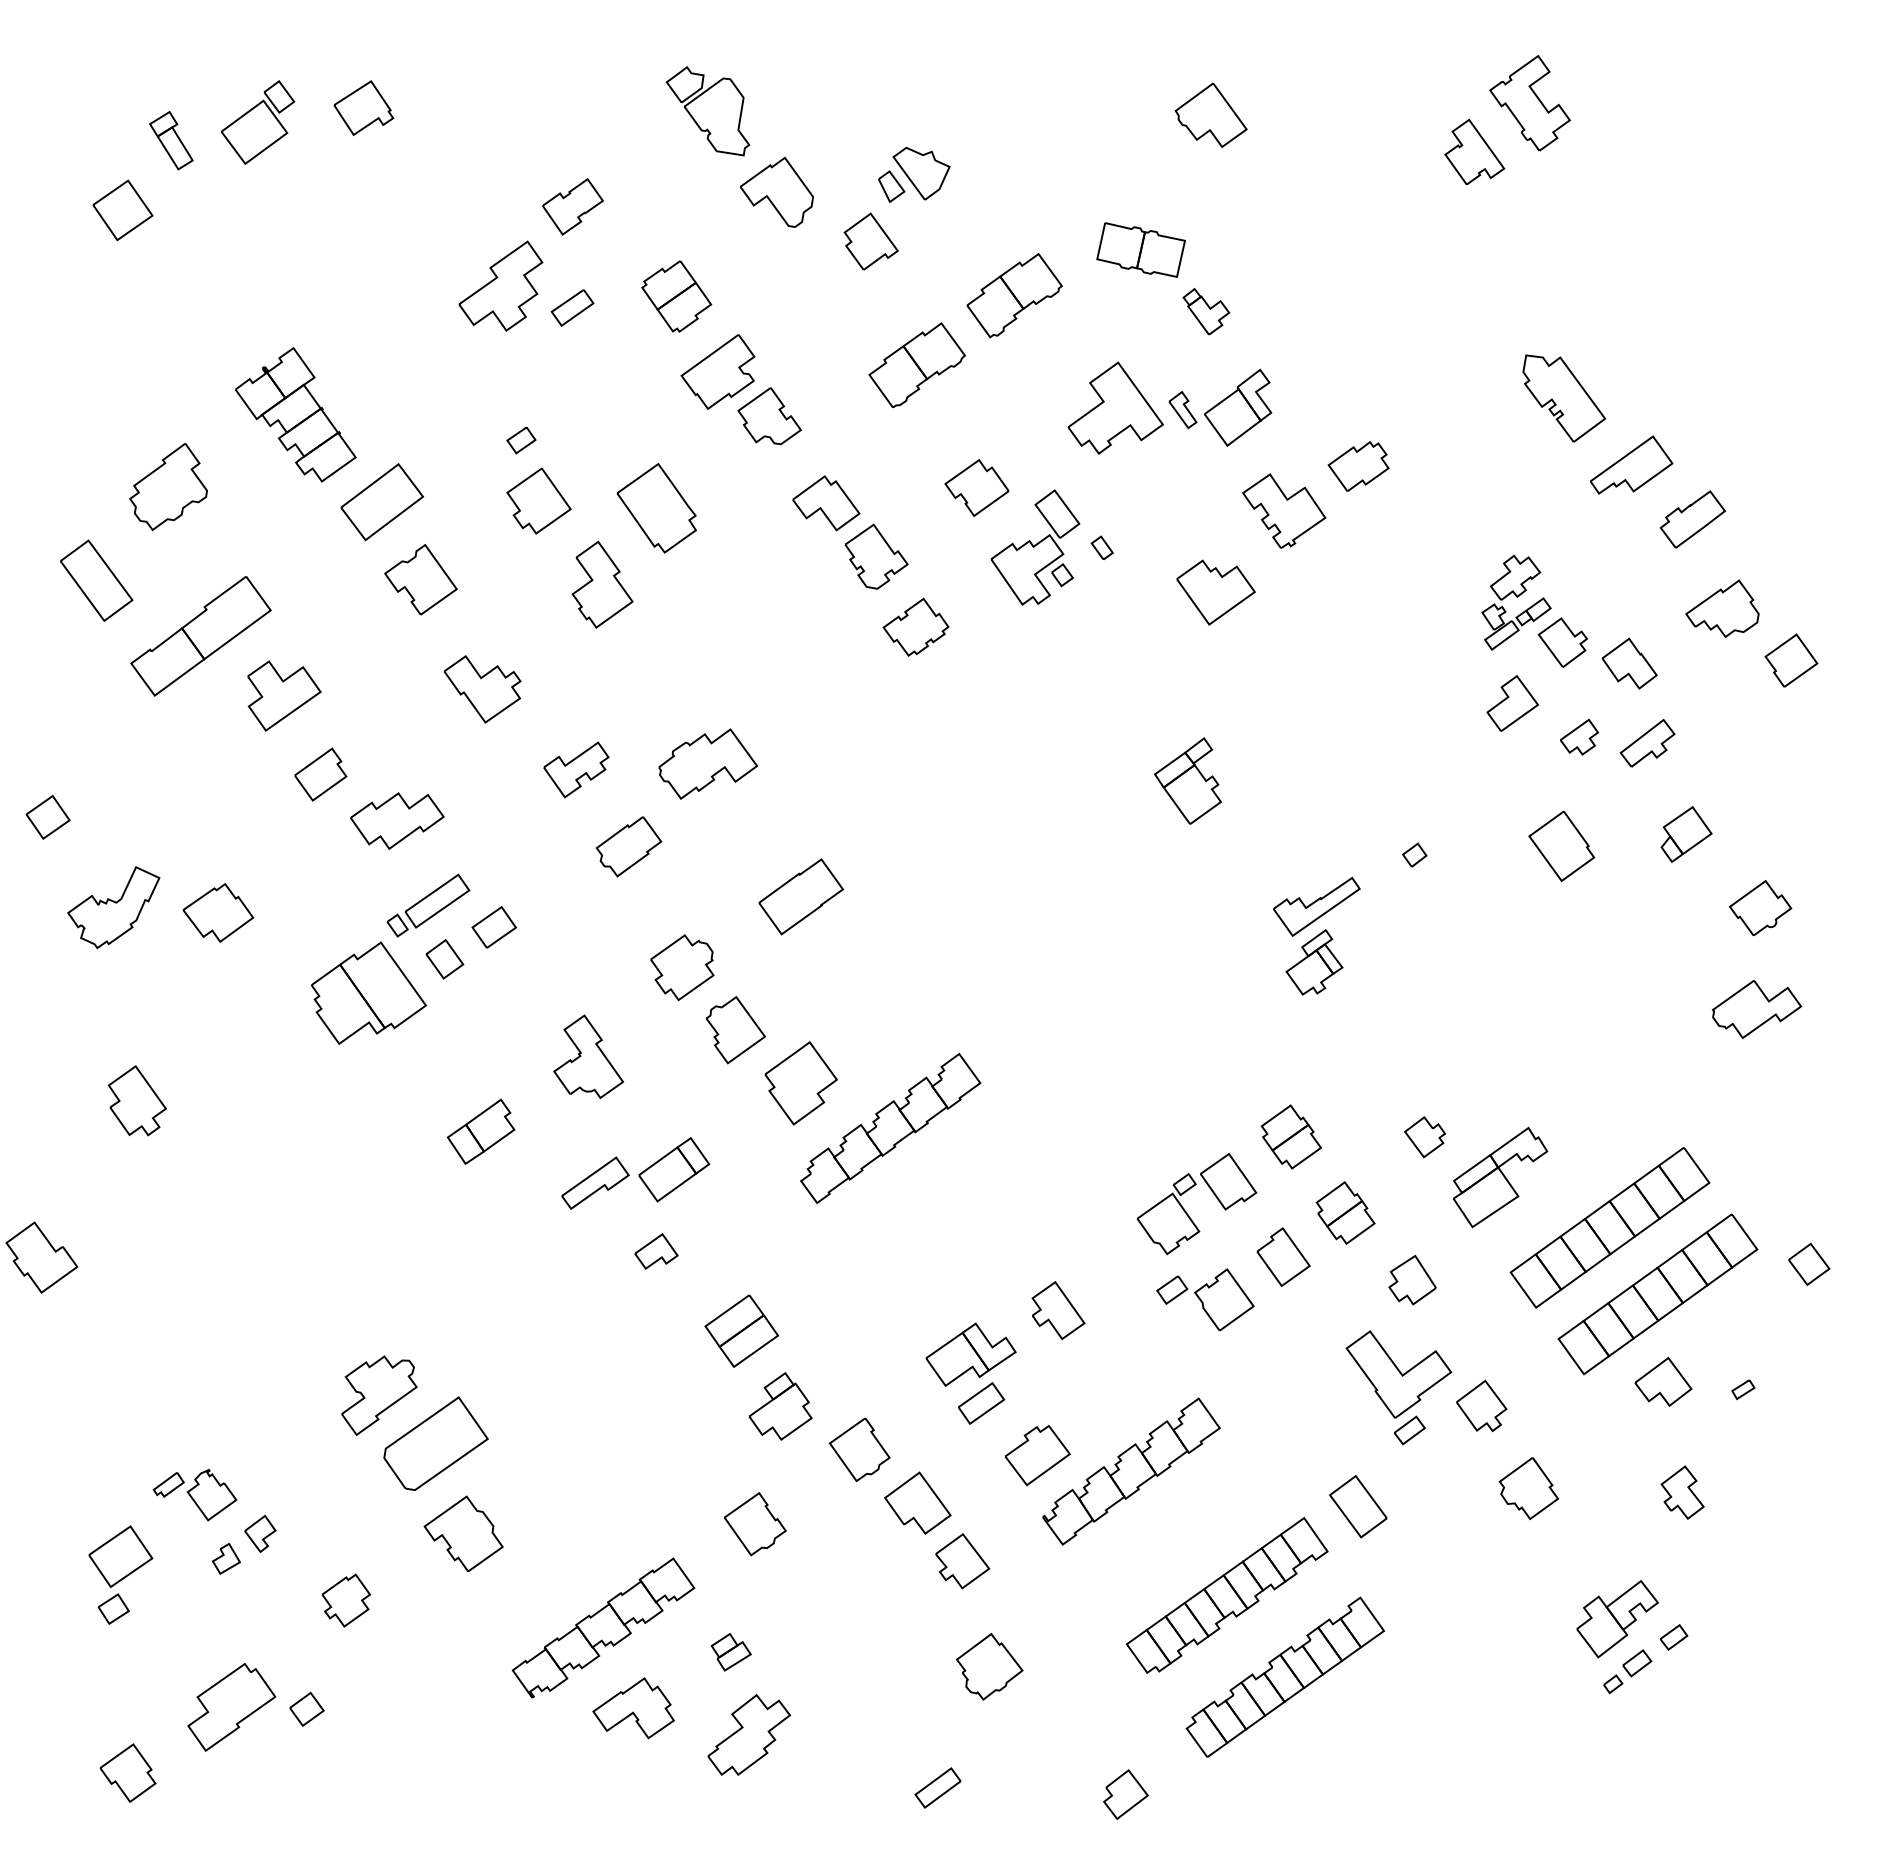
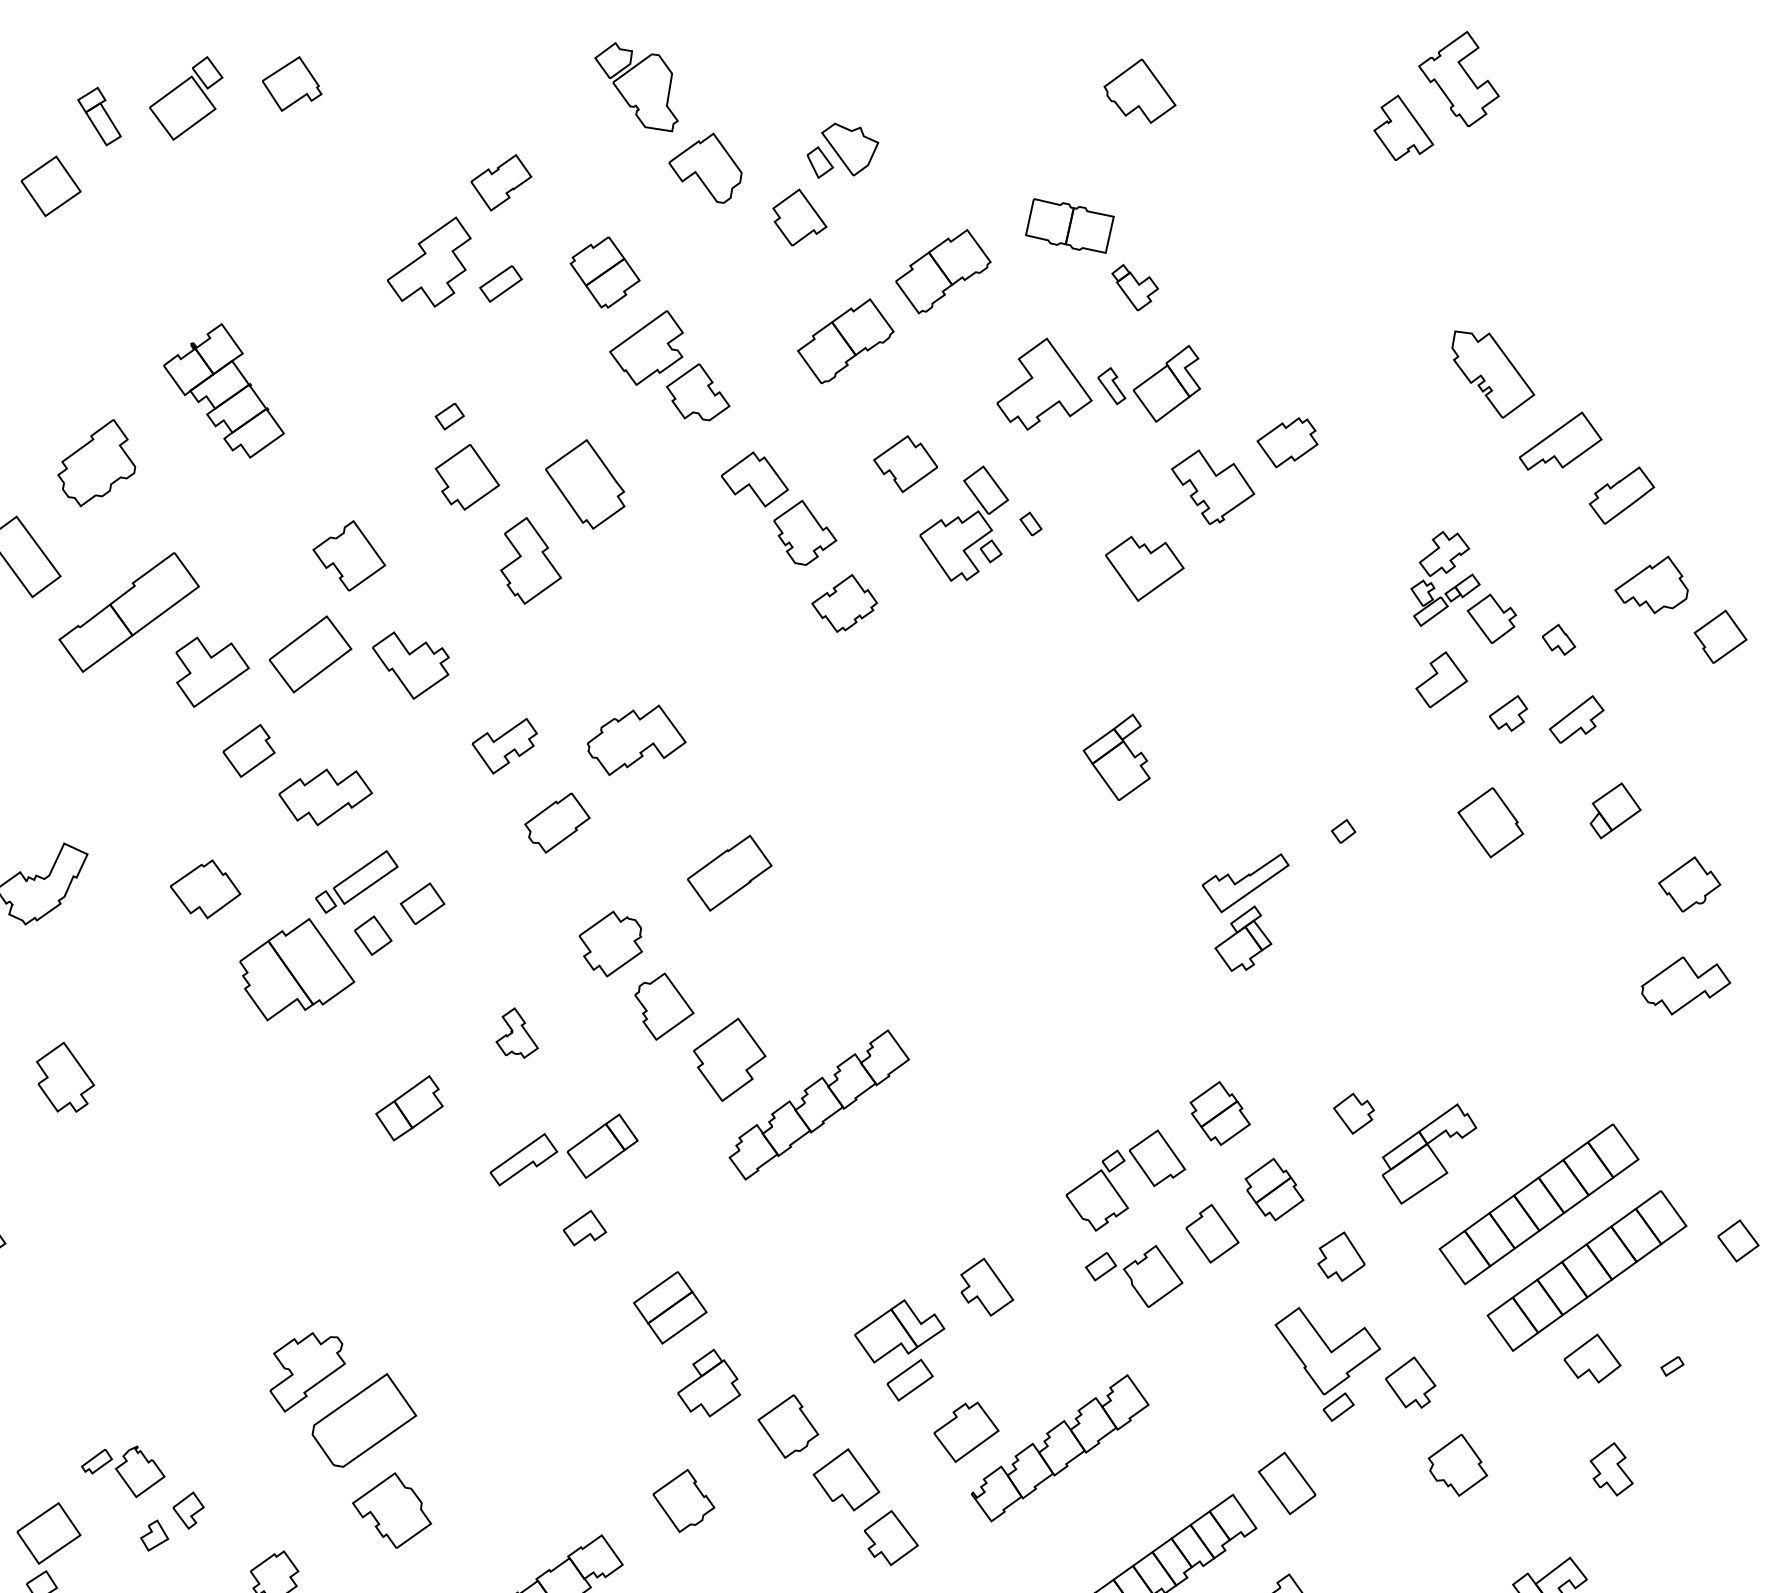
part: (381, 502) -> (309, 654), moved
part: (1629, 663) -> (1558, 639), size x0.6
part: (218, 912) -> (205, 888), moved
part: (588, 1056) -> (516, 1032), size x0.6

